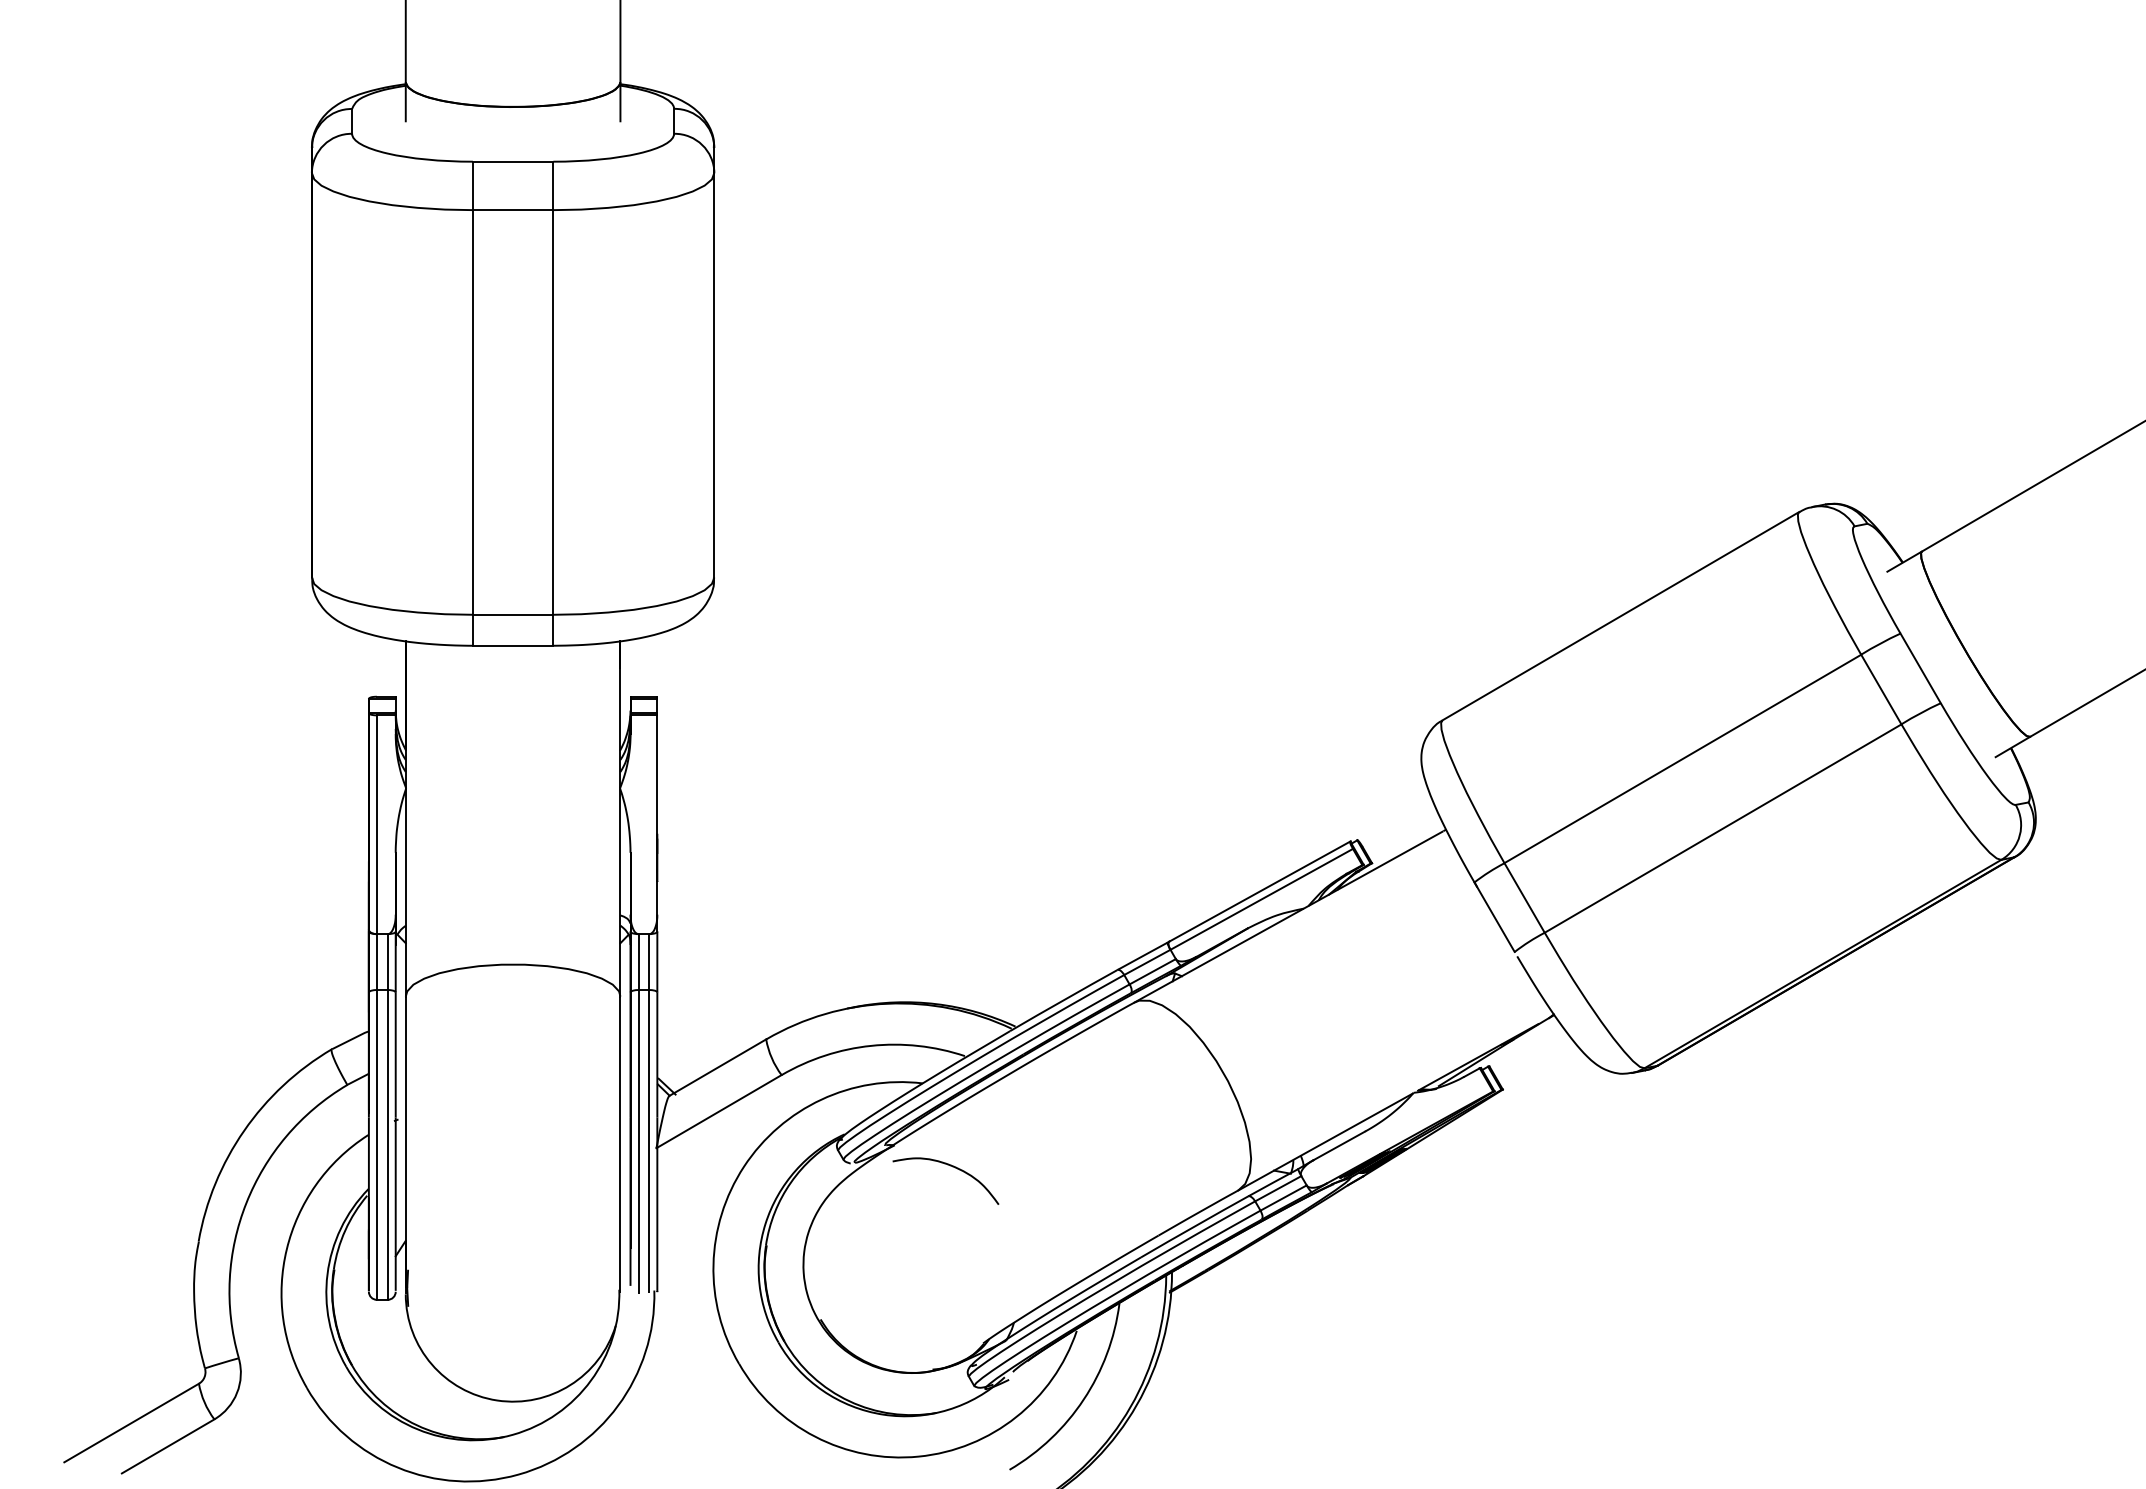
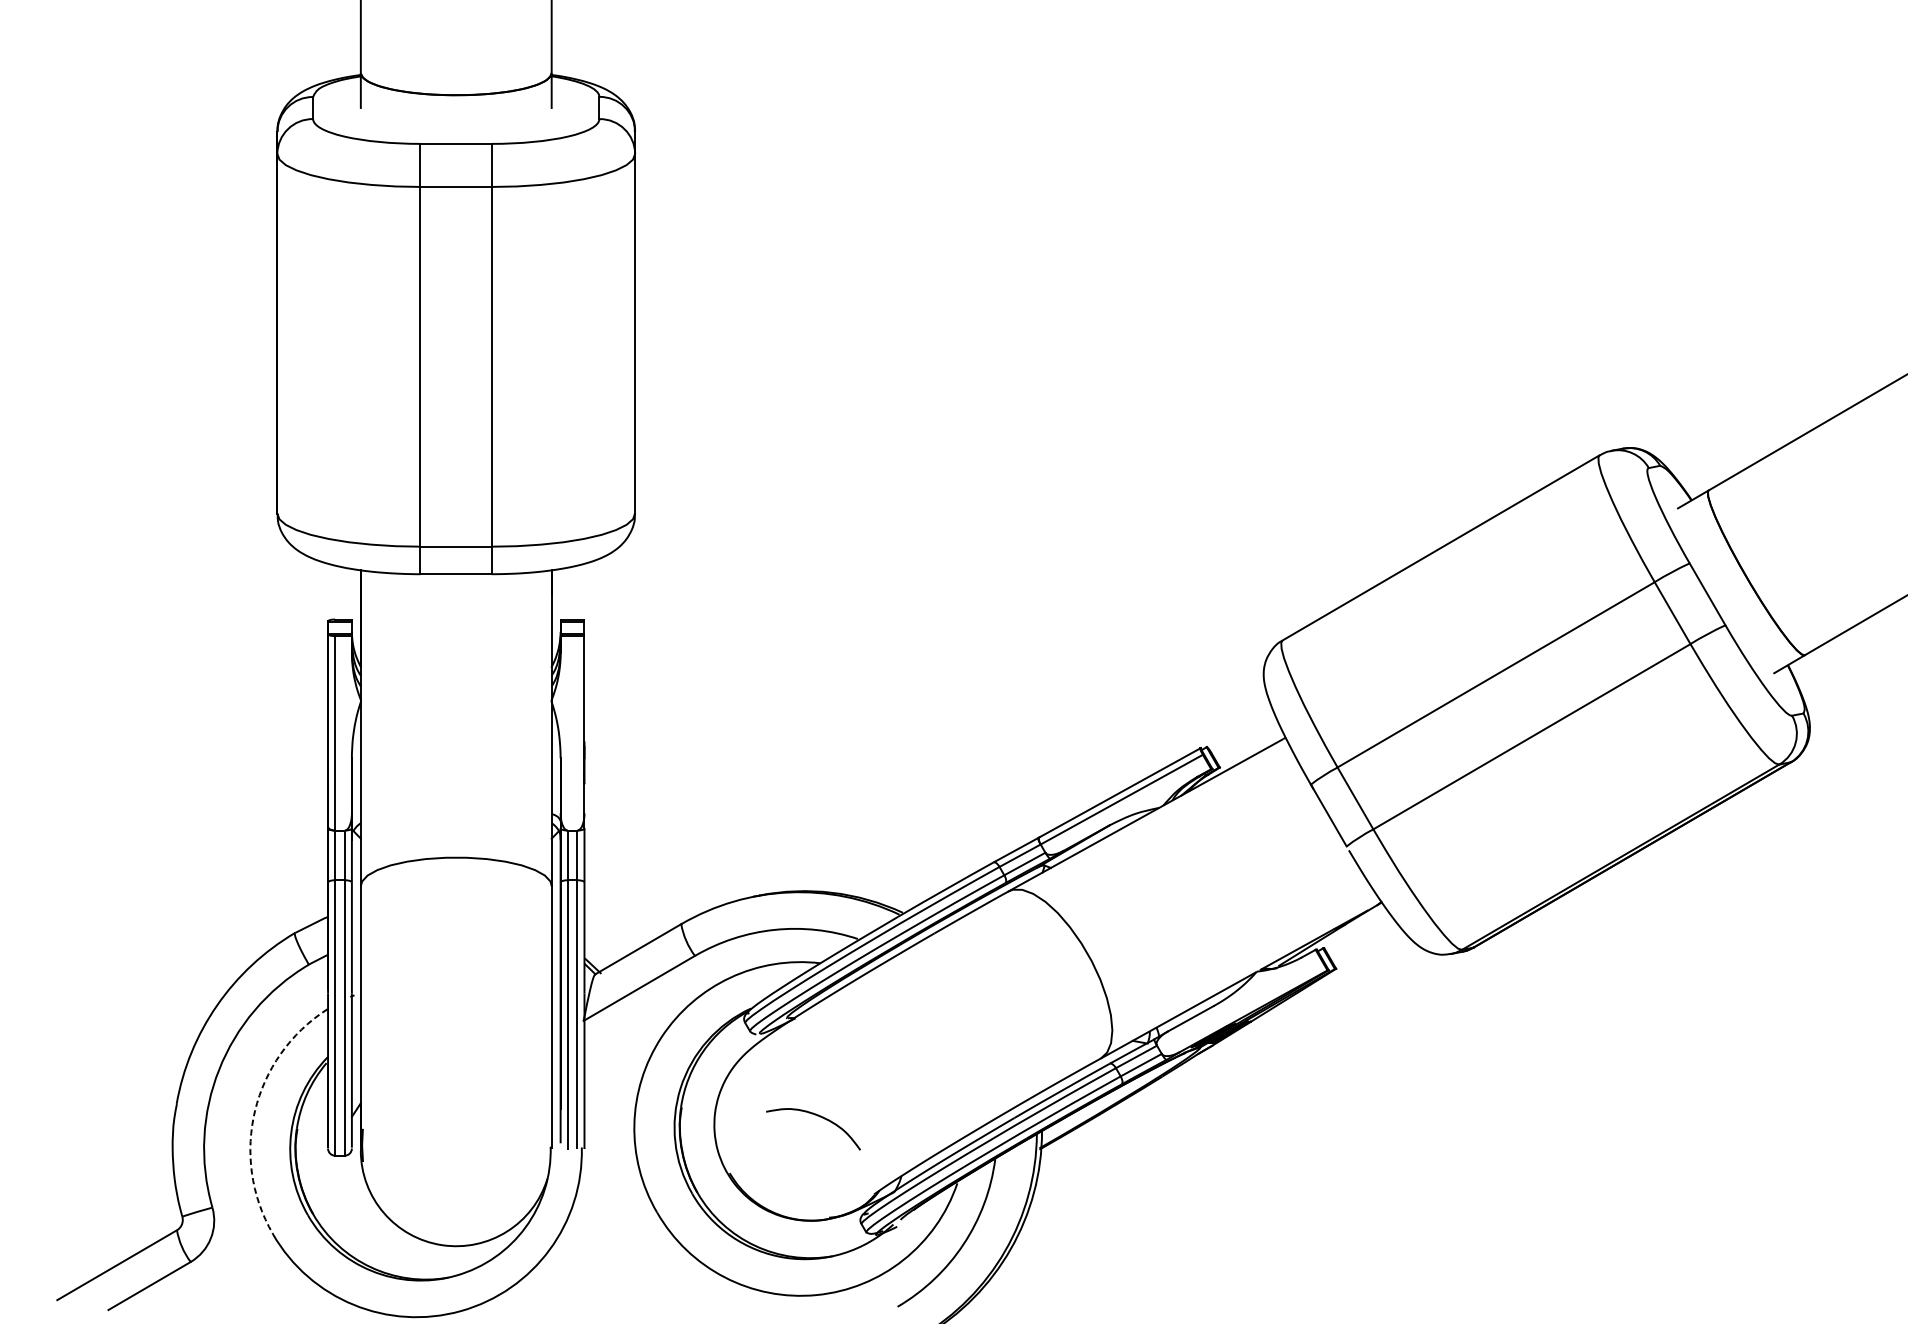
curve: (952, 1167) -> (819, 1117), moved
arc: (286, 1249) -> (254, 1110), solid -> dashed

